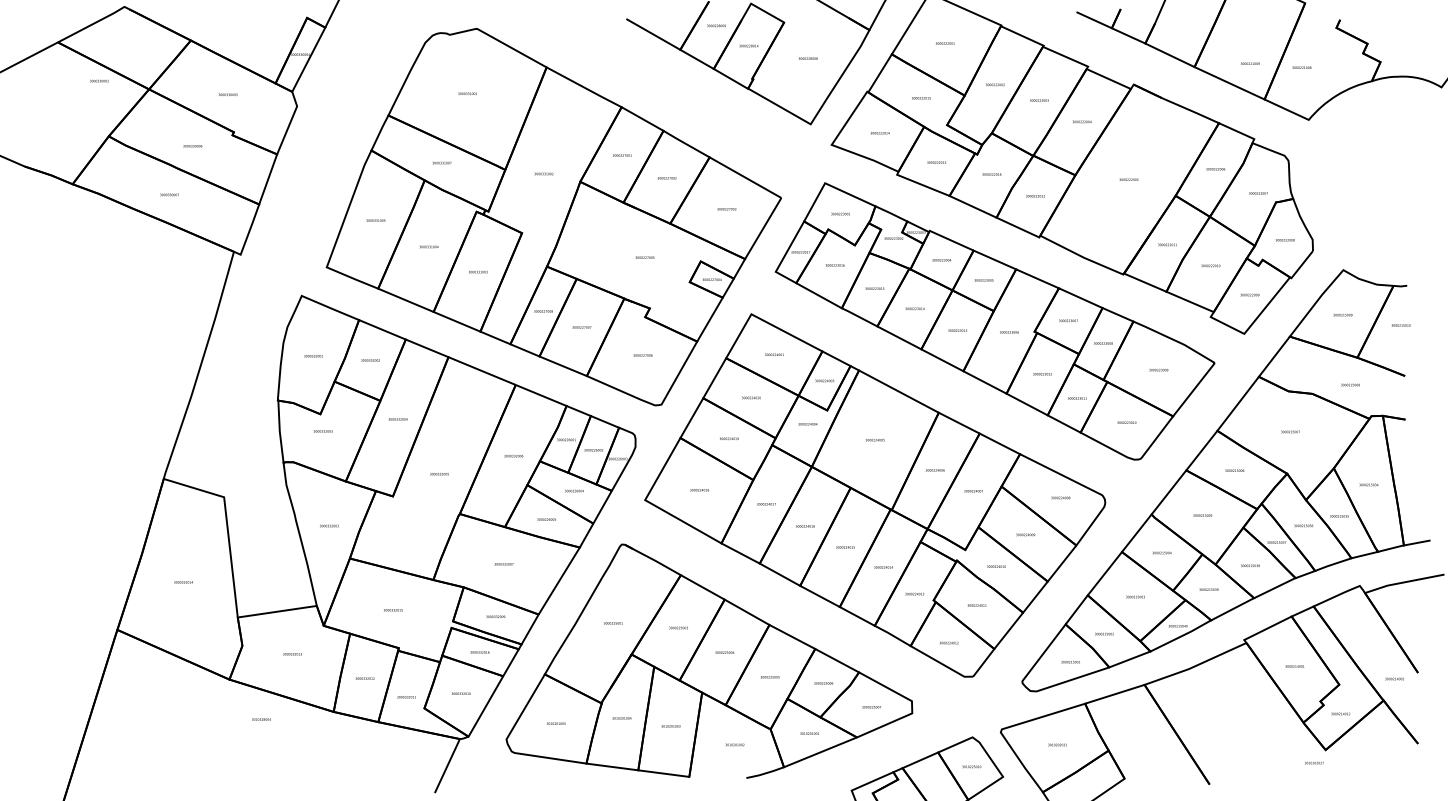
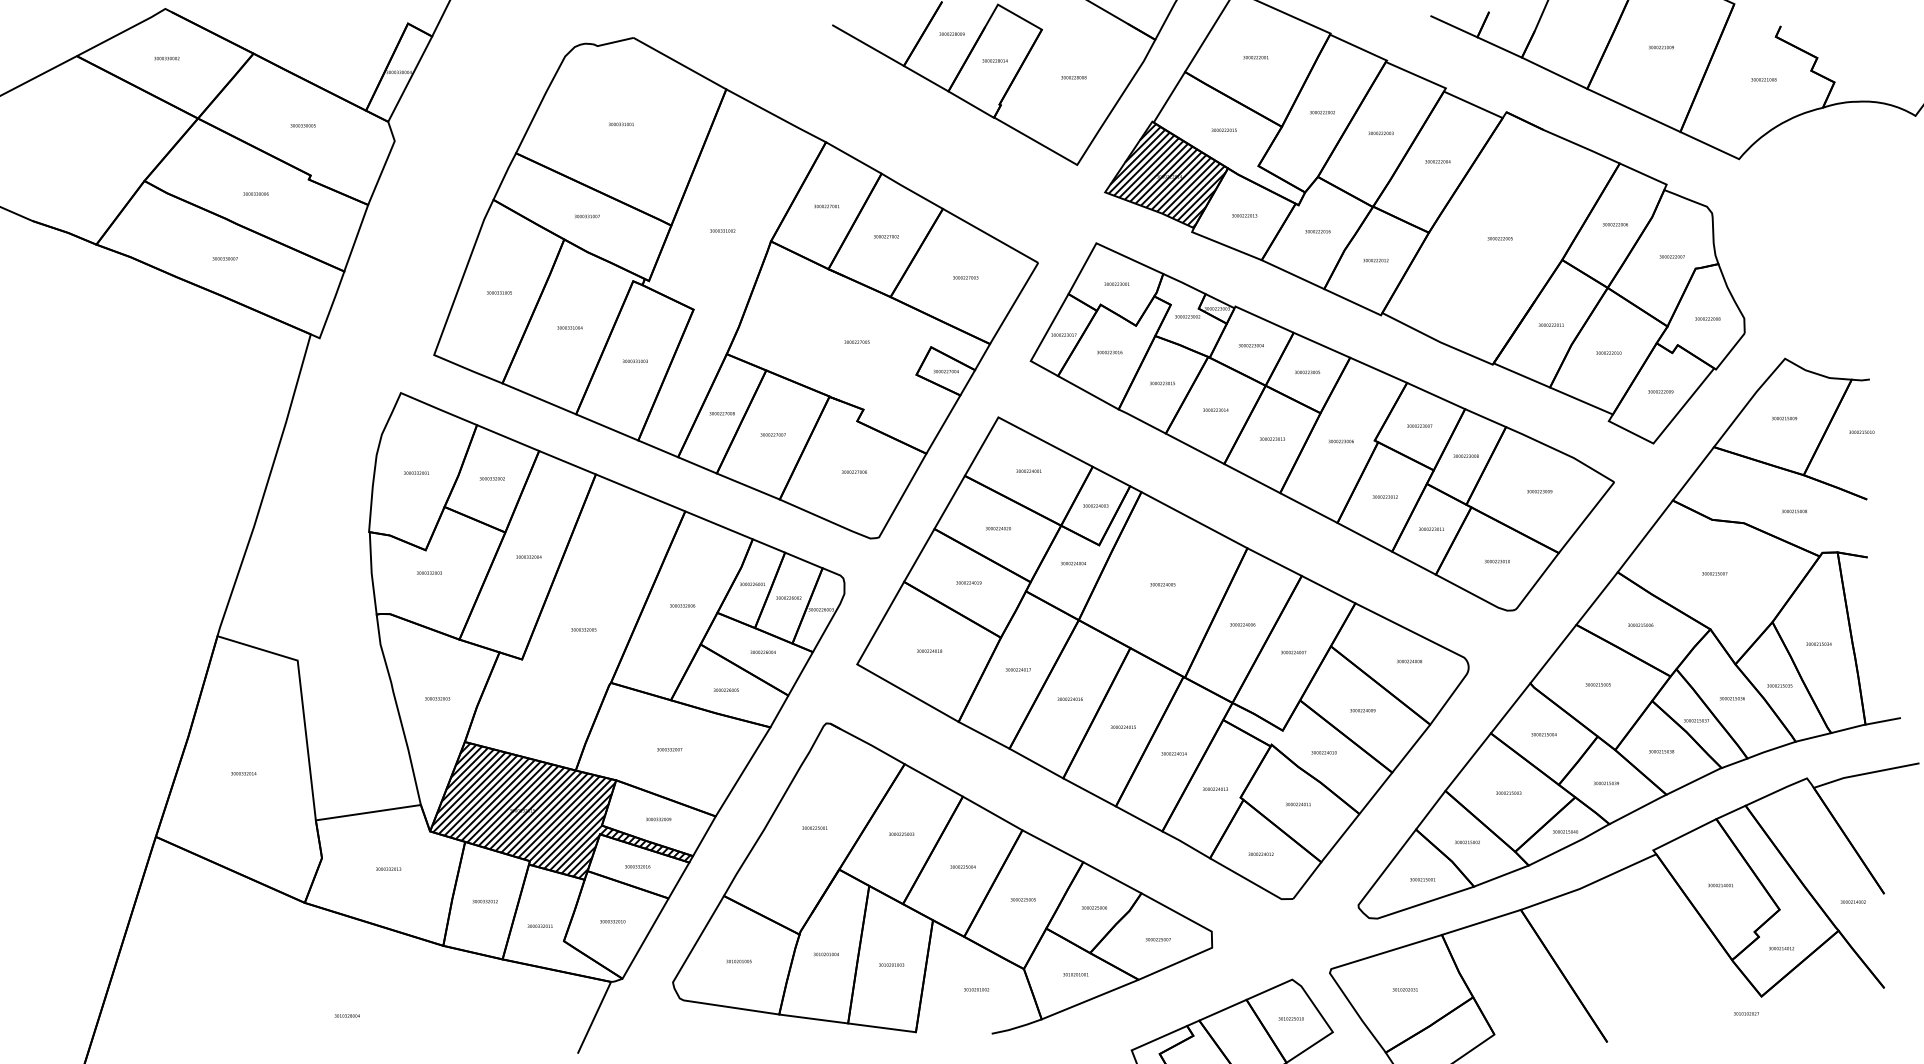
text: (1250, 63) -> (1661, 47), moved
text: (1301, 67) -> (1763, 79), moved
text: (99, 81) -> (166, 58), moved
hatch: (877, 132) -> (1166, 175), added
hatch: (422, 610) -> (561, 810), added
text: (260, 719) -> (346, 1015), moved

